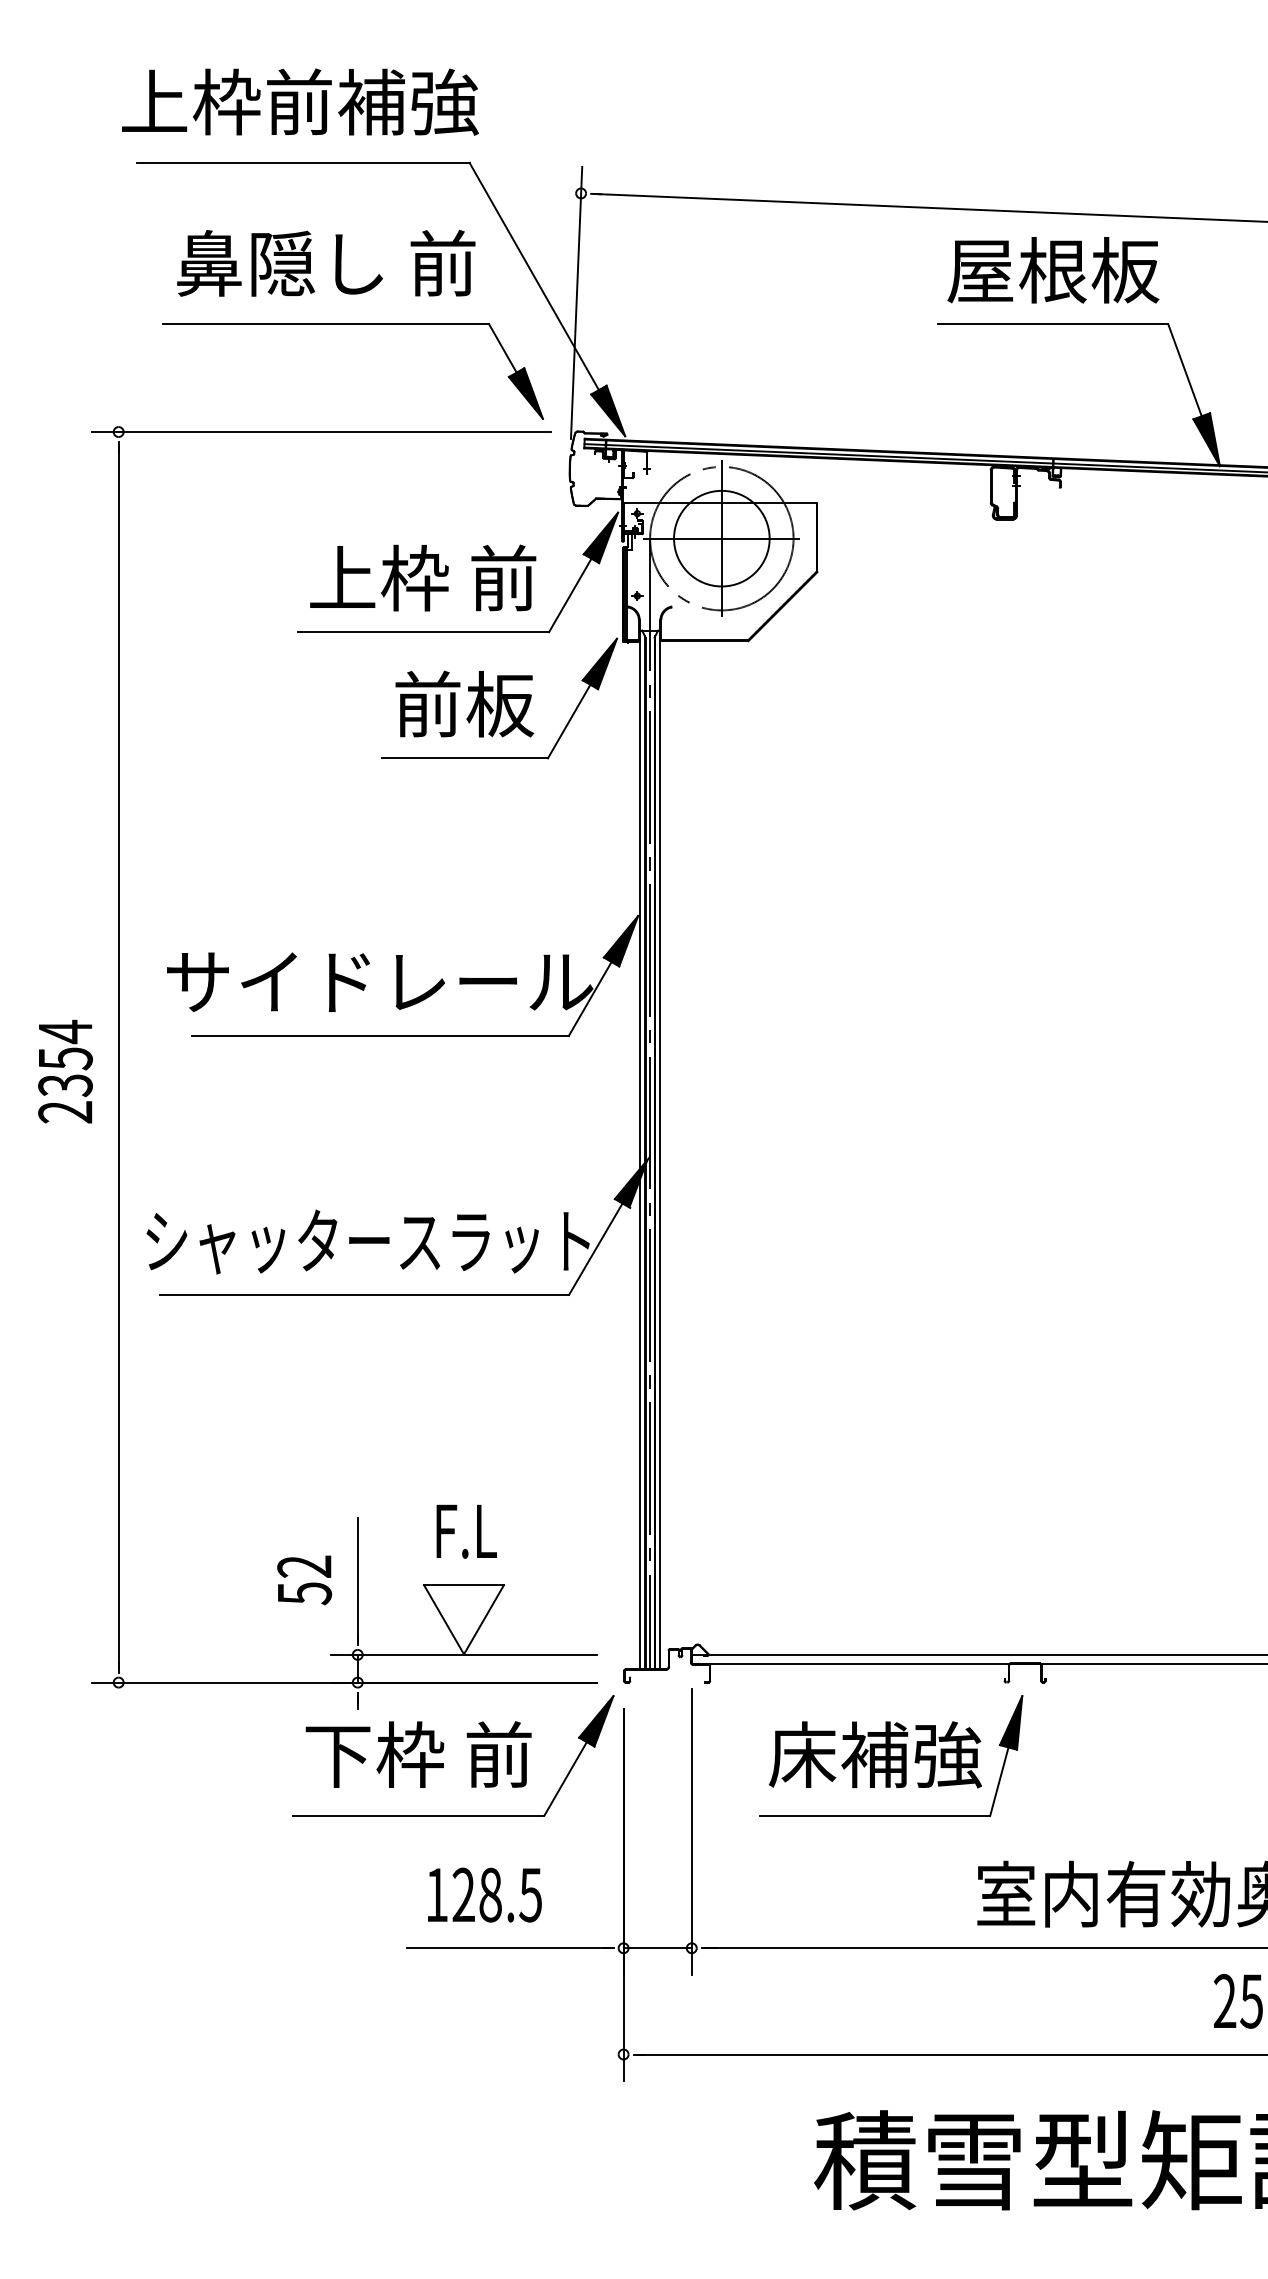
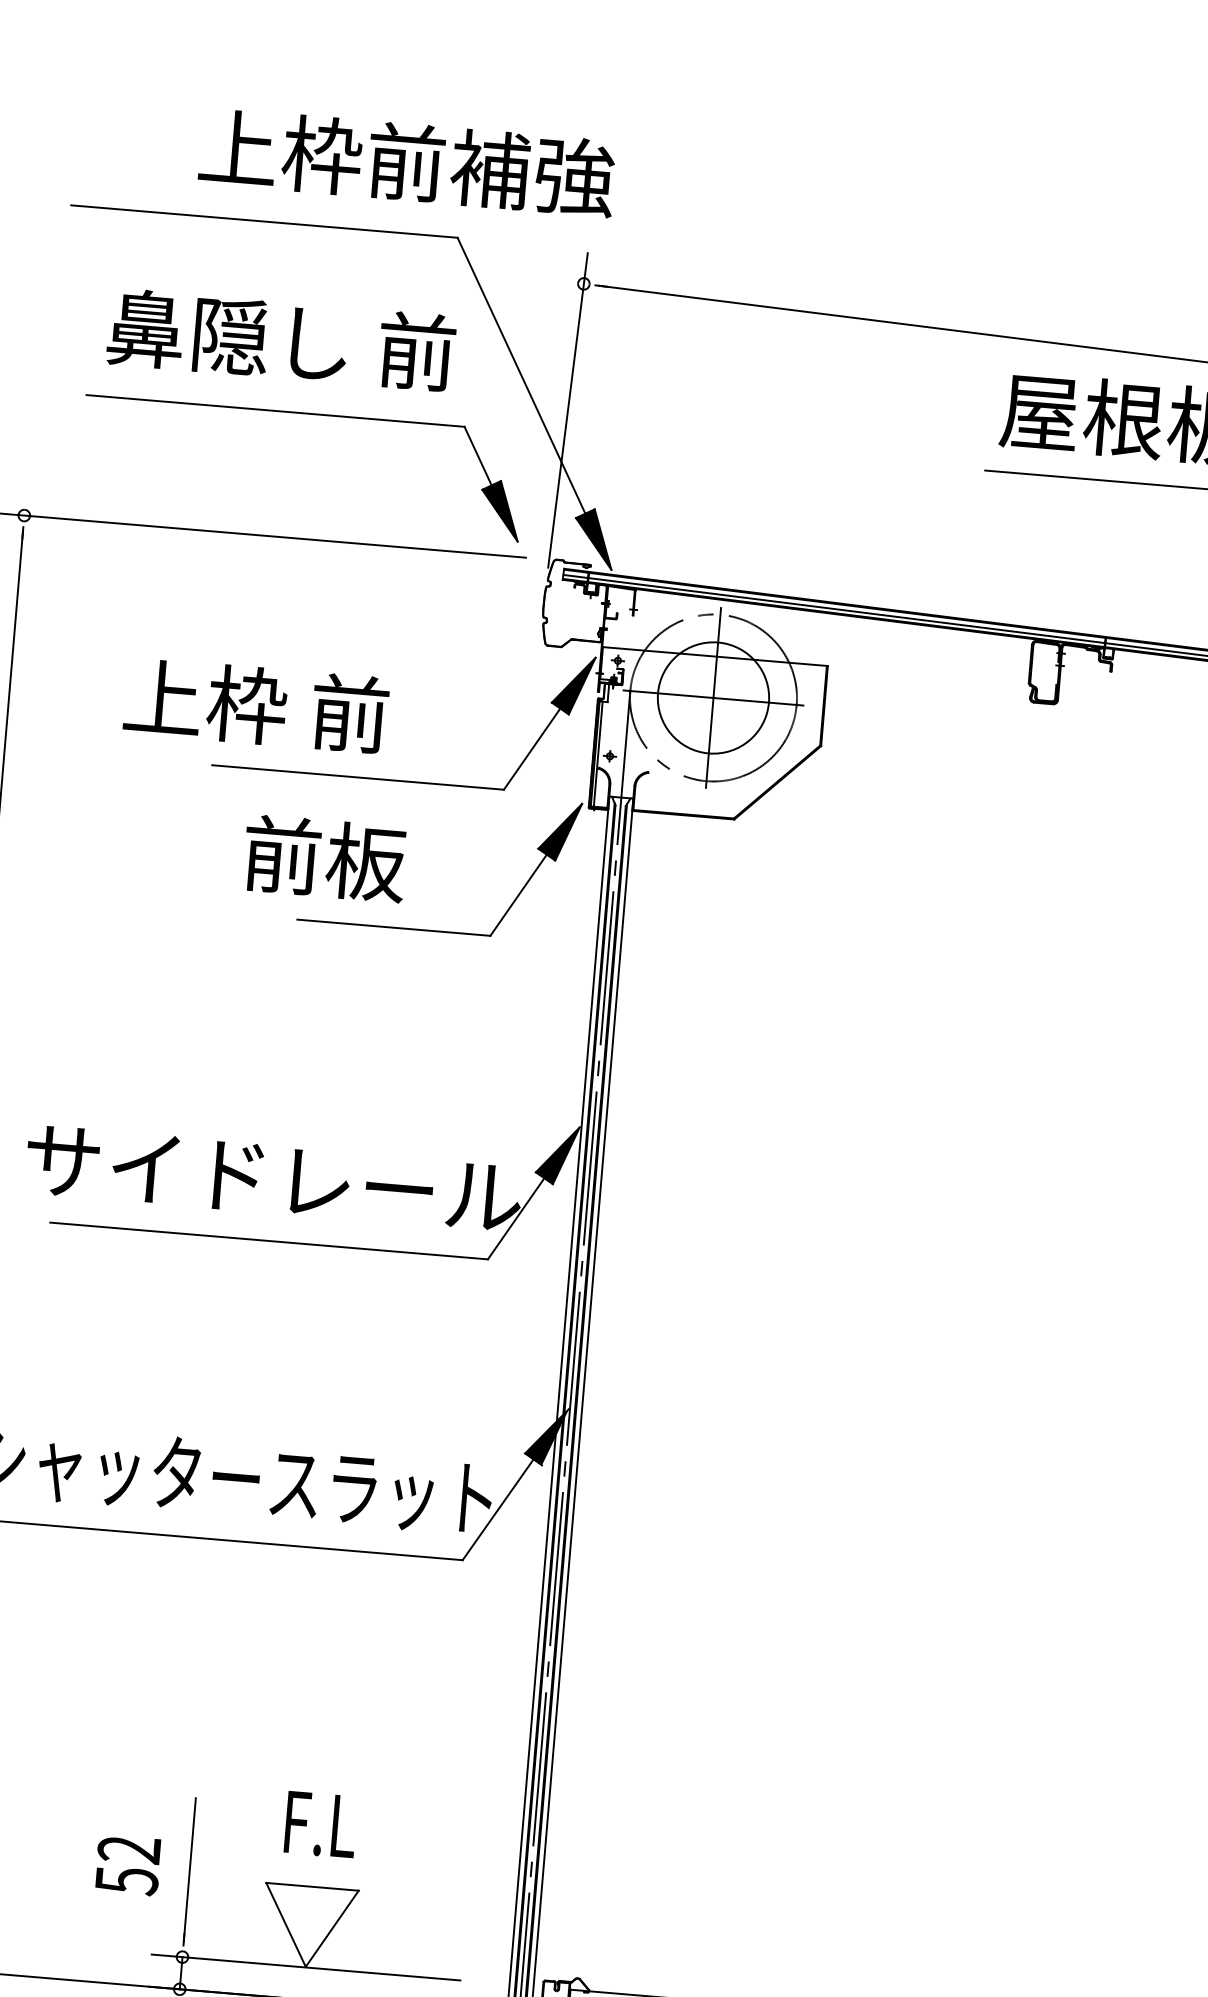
text: (300, 101) -> (407, 161), moved
text: (423, 577) -> (256, 705), moved
text: (464, 703) -> (324, 857), moved

